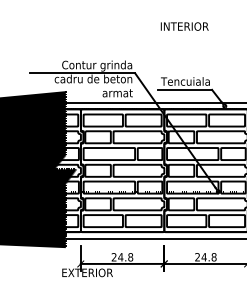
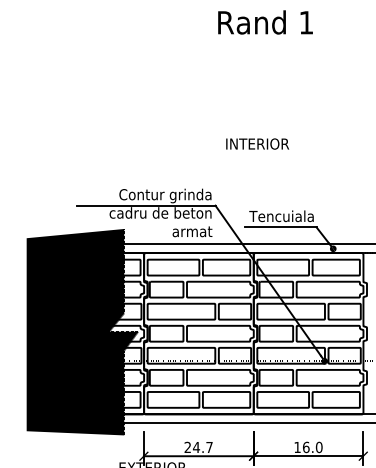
text: (184, 26) -> (257, 143), moved
text: (130, 257) -> (209, 447), 24.8 -> 24.7
text: (205, 257) -> (308, 447), 24.8 -> 16.0

